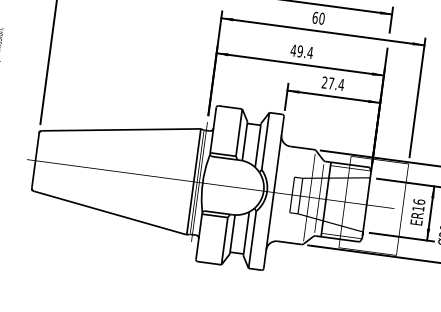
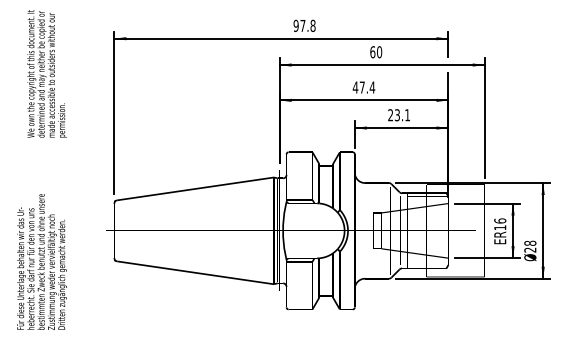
text: (299, 51) -> (361, 87), 49.4 -> 47.4
text: (336, 84) -> (402, 115), 27.4 -> 23.1

